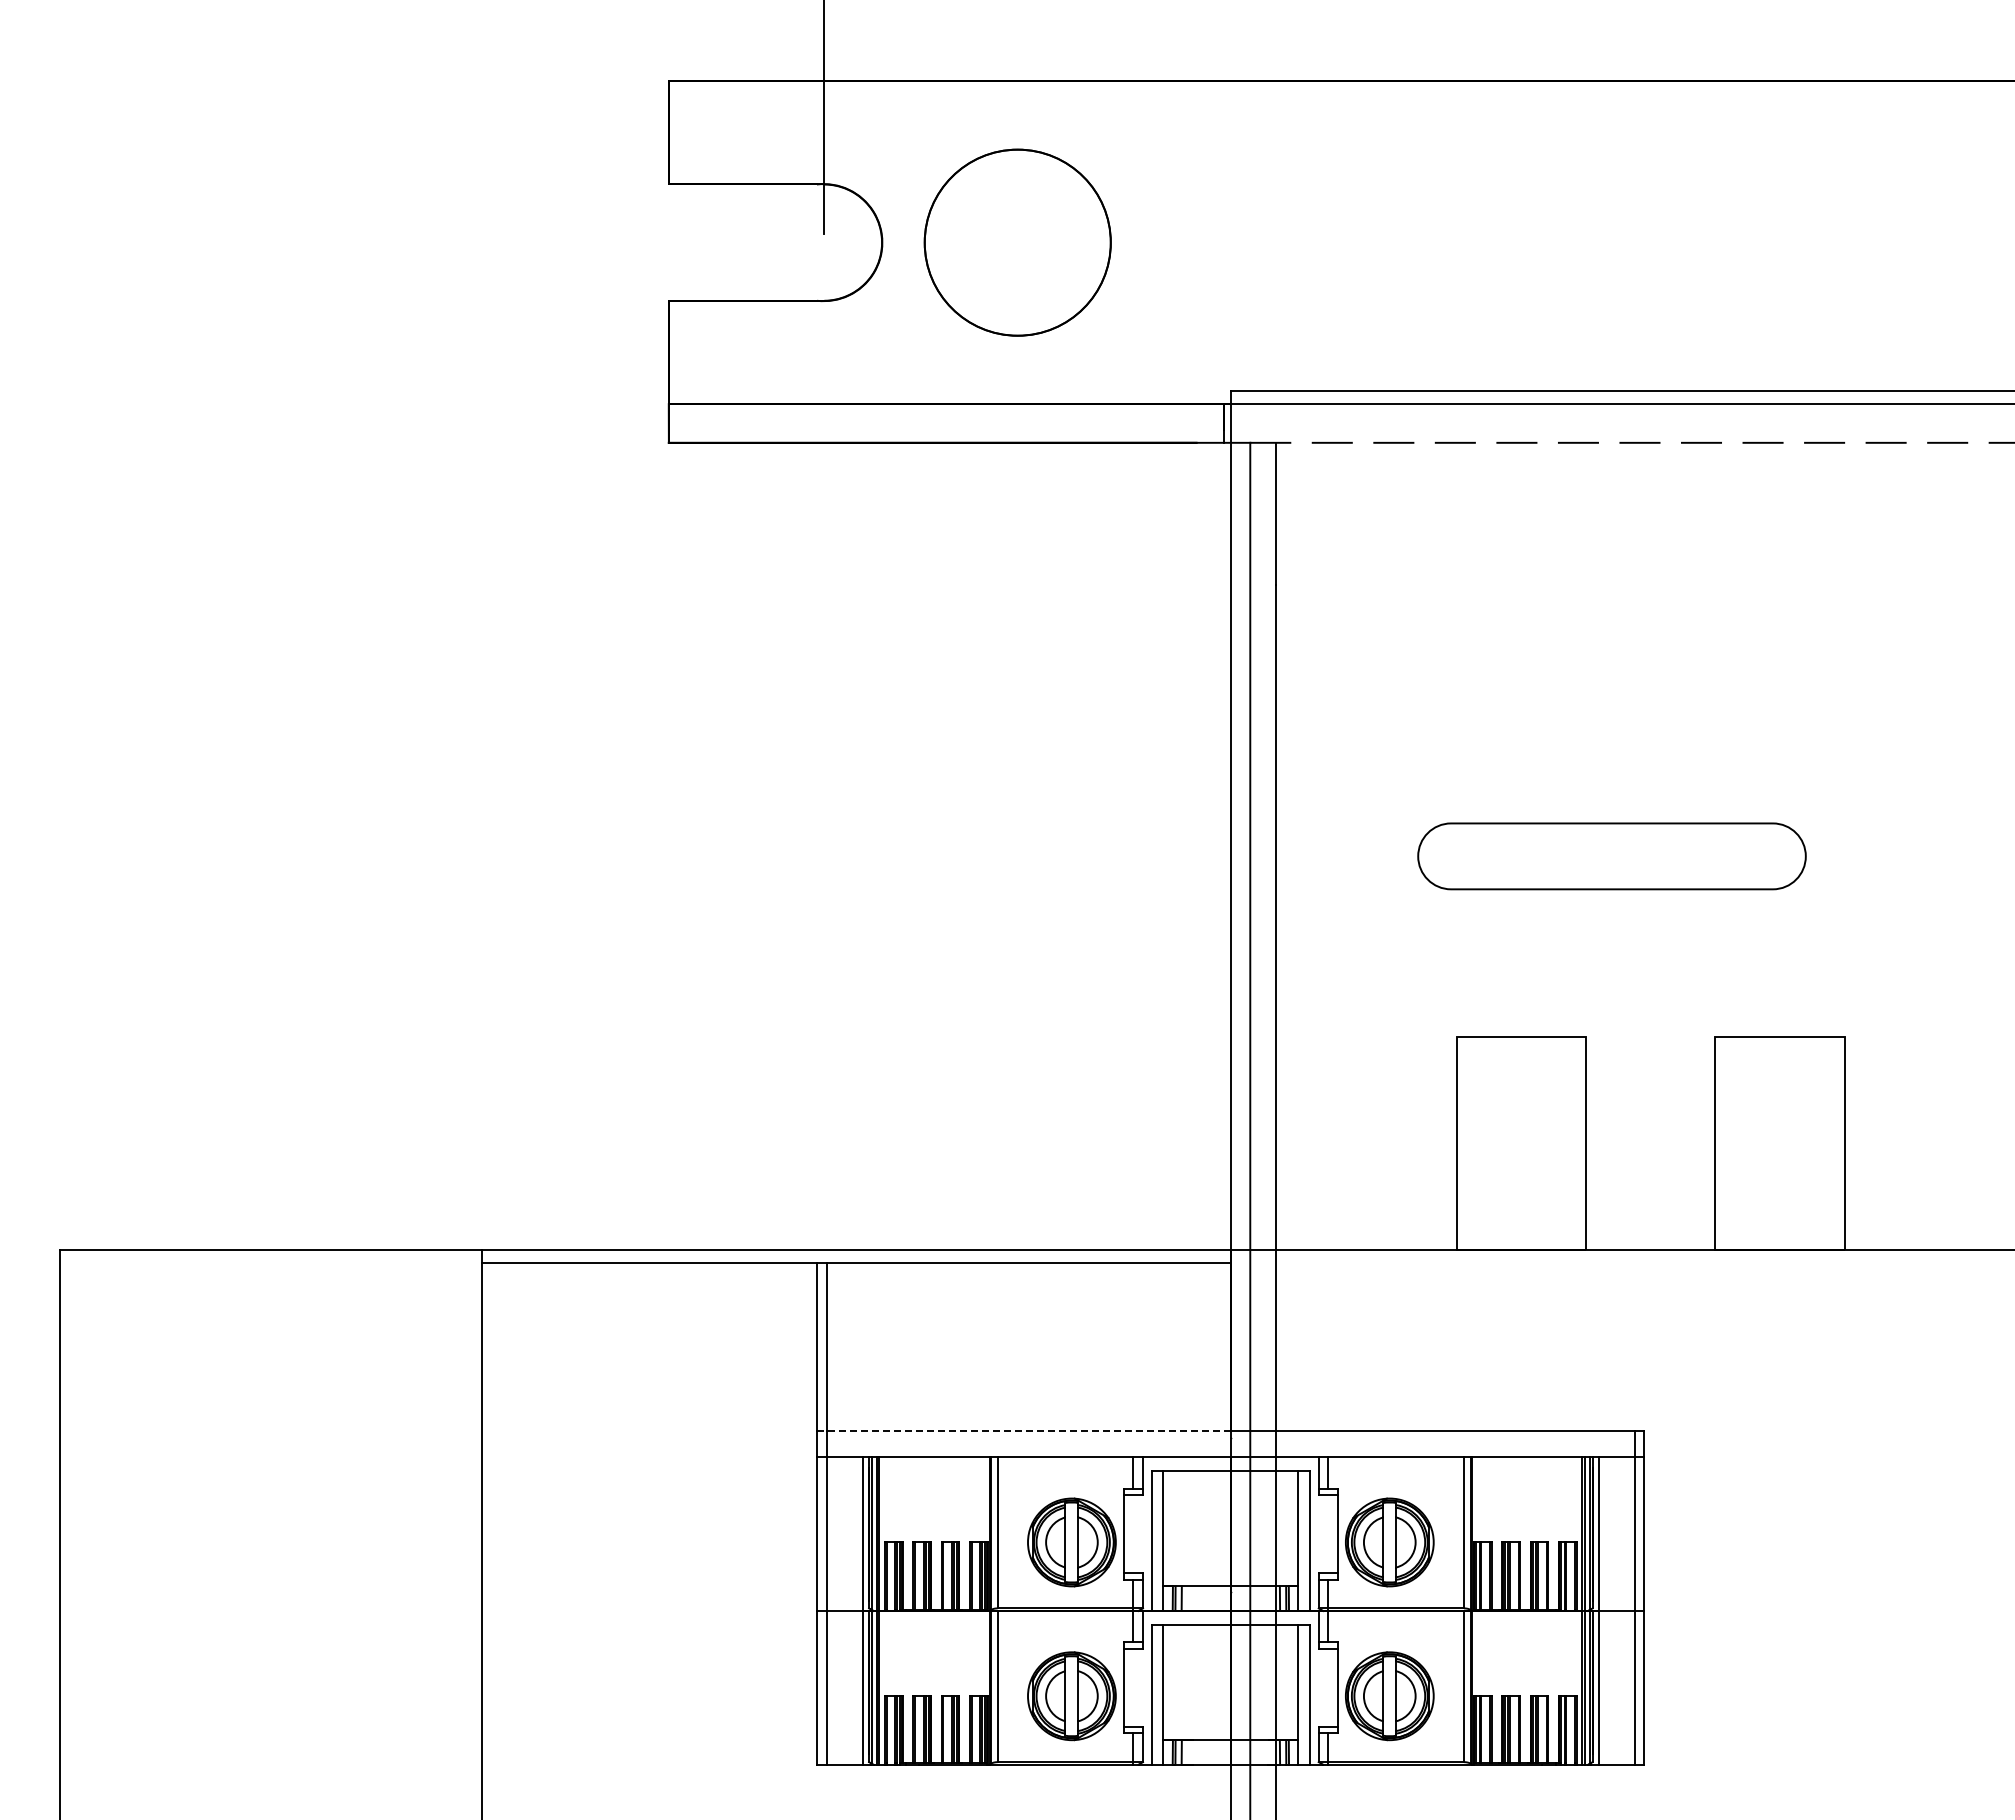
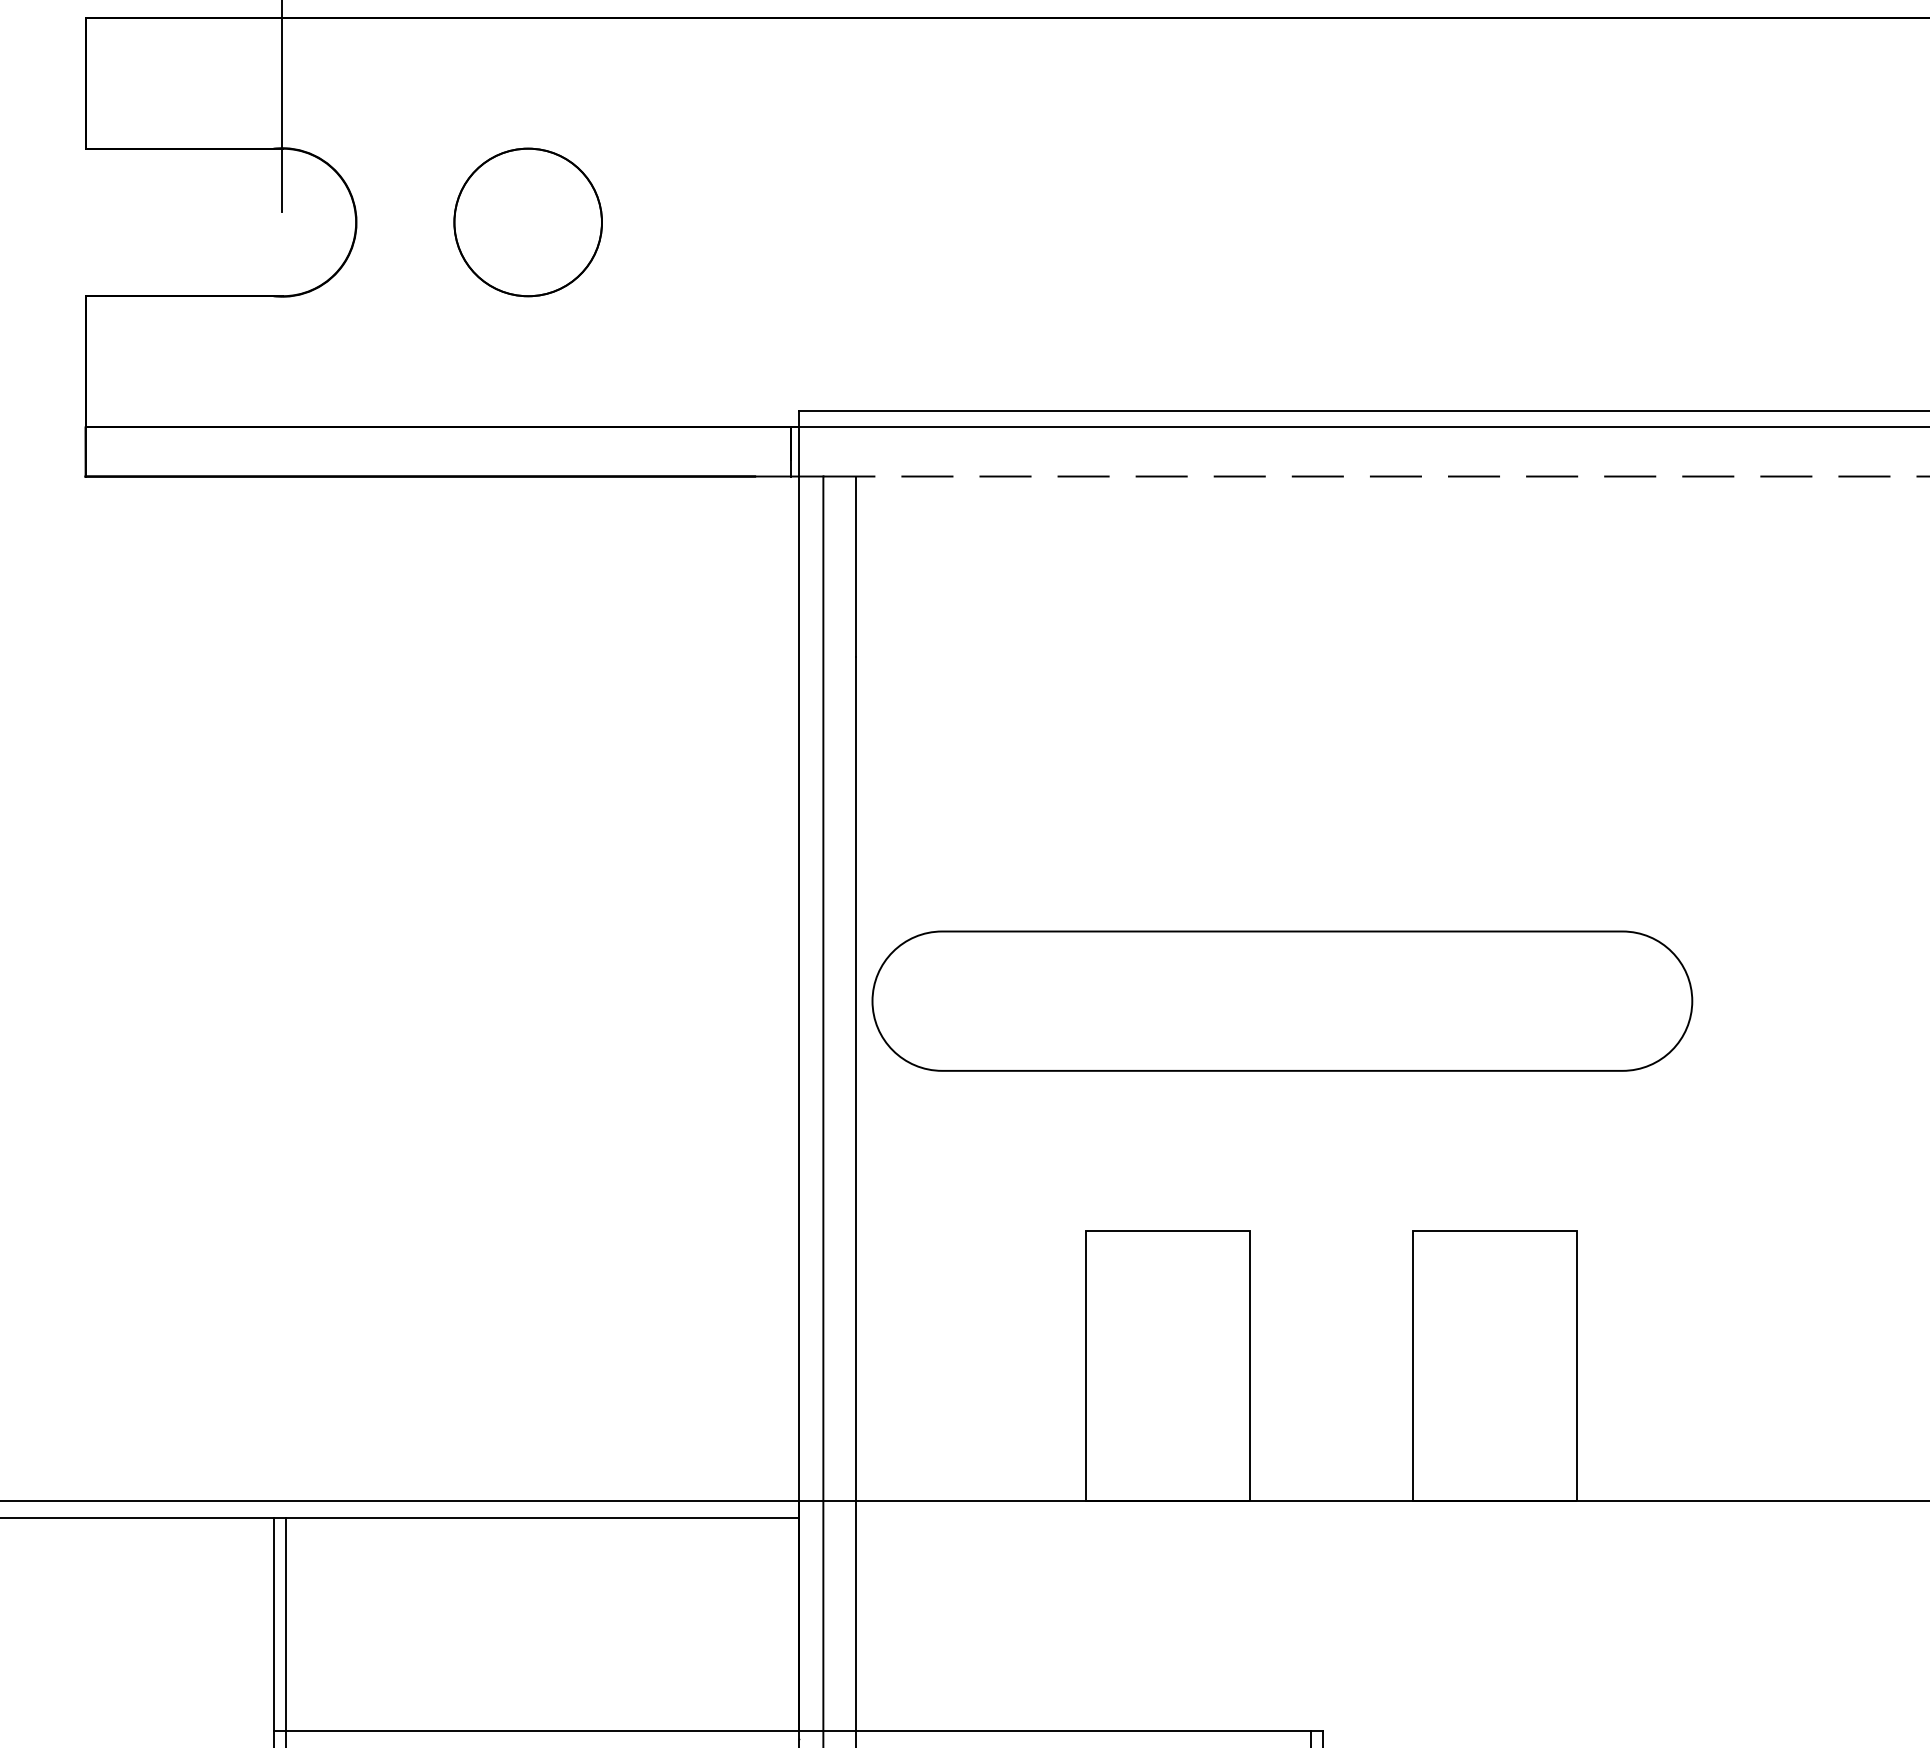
circle: (1017, 242) -> (527, 222), size x0.62
part: (1611, 856) -> (1281, 1001), size x1.67
line: (1024, 1431) -> (536, 1731), dashed -> solid

